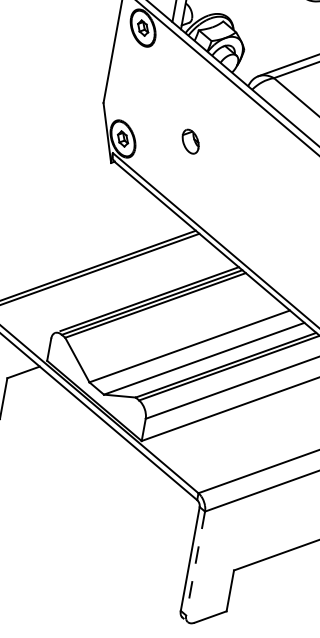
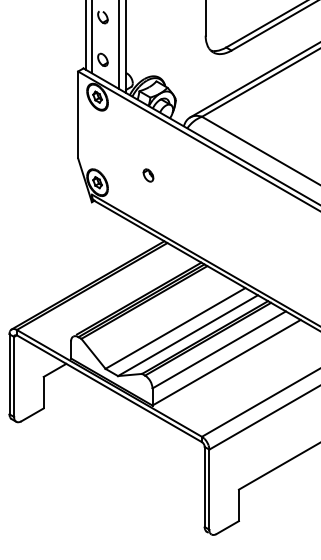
part: (190, 141) -> (148, 175), size x0.71
line: (195, 564) -> (209, 490), dashed -> solid

